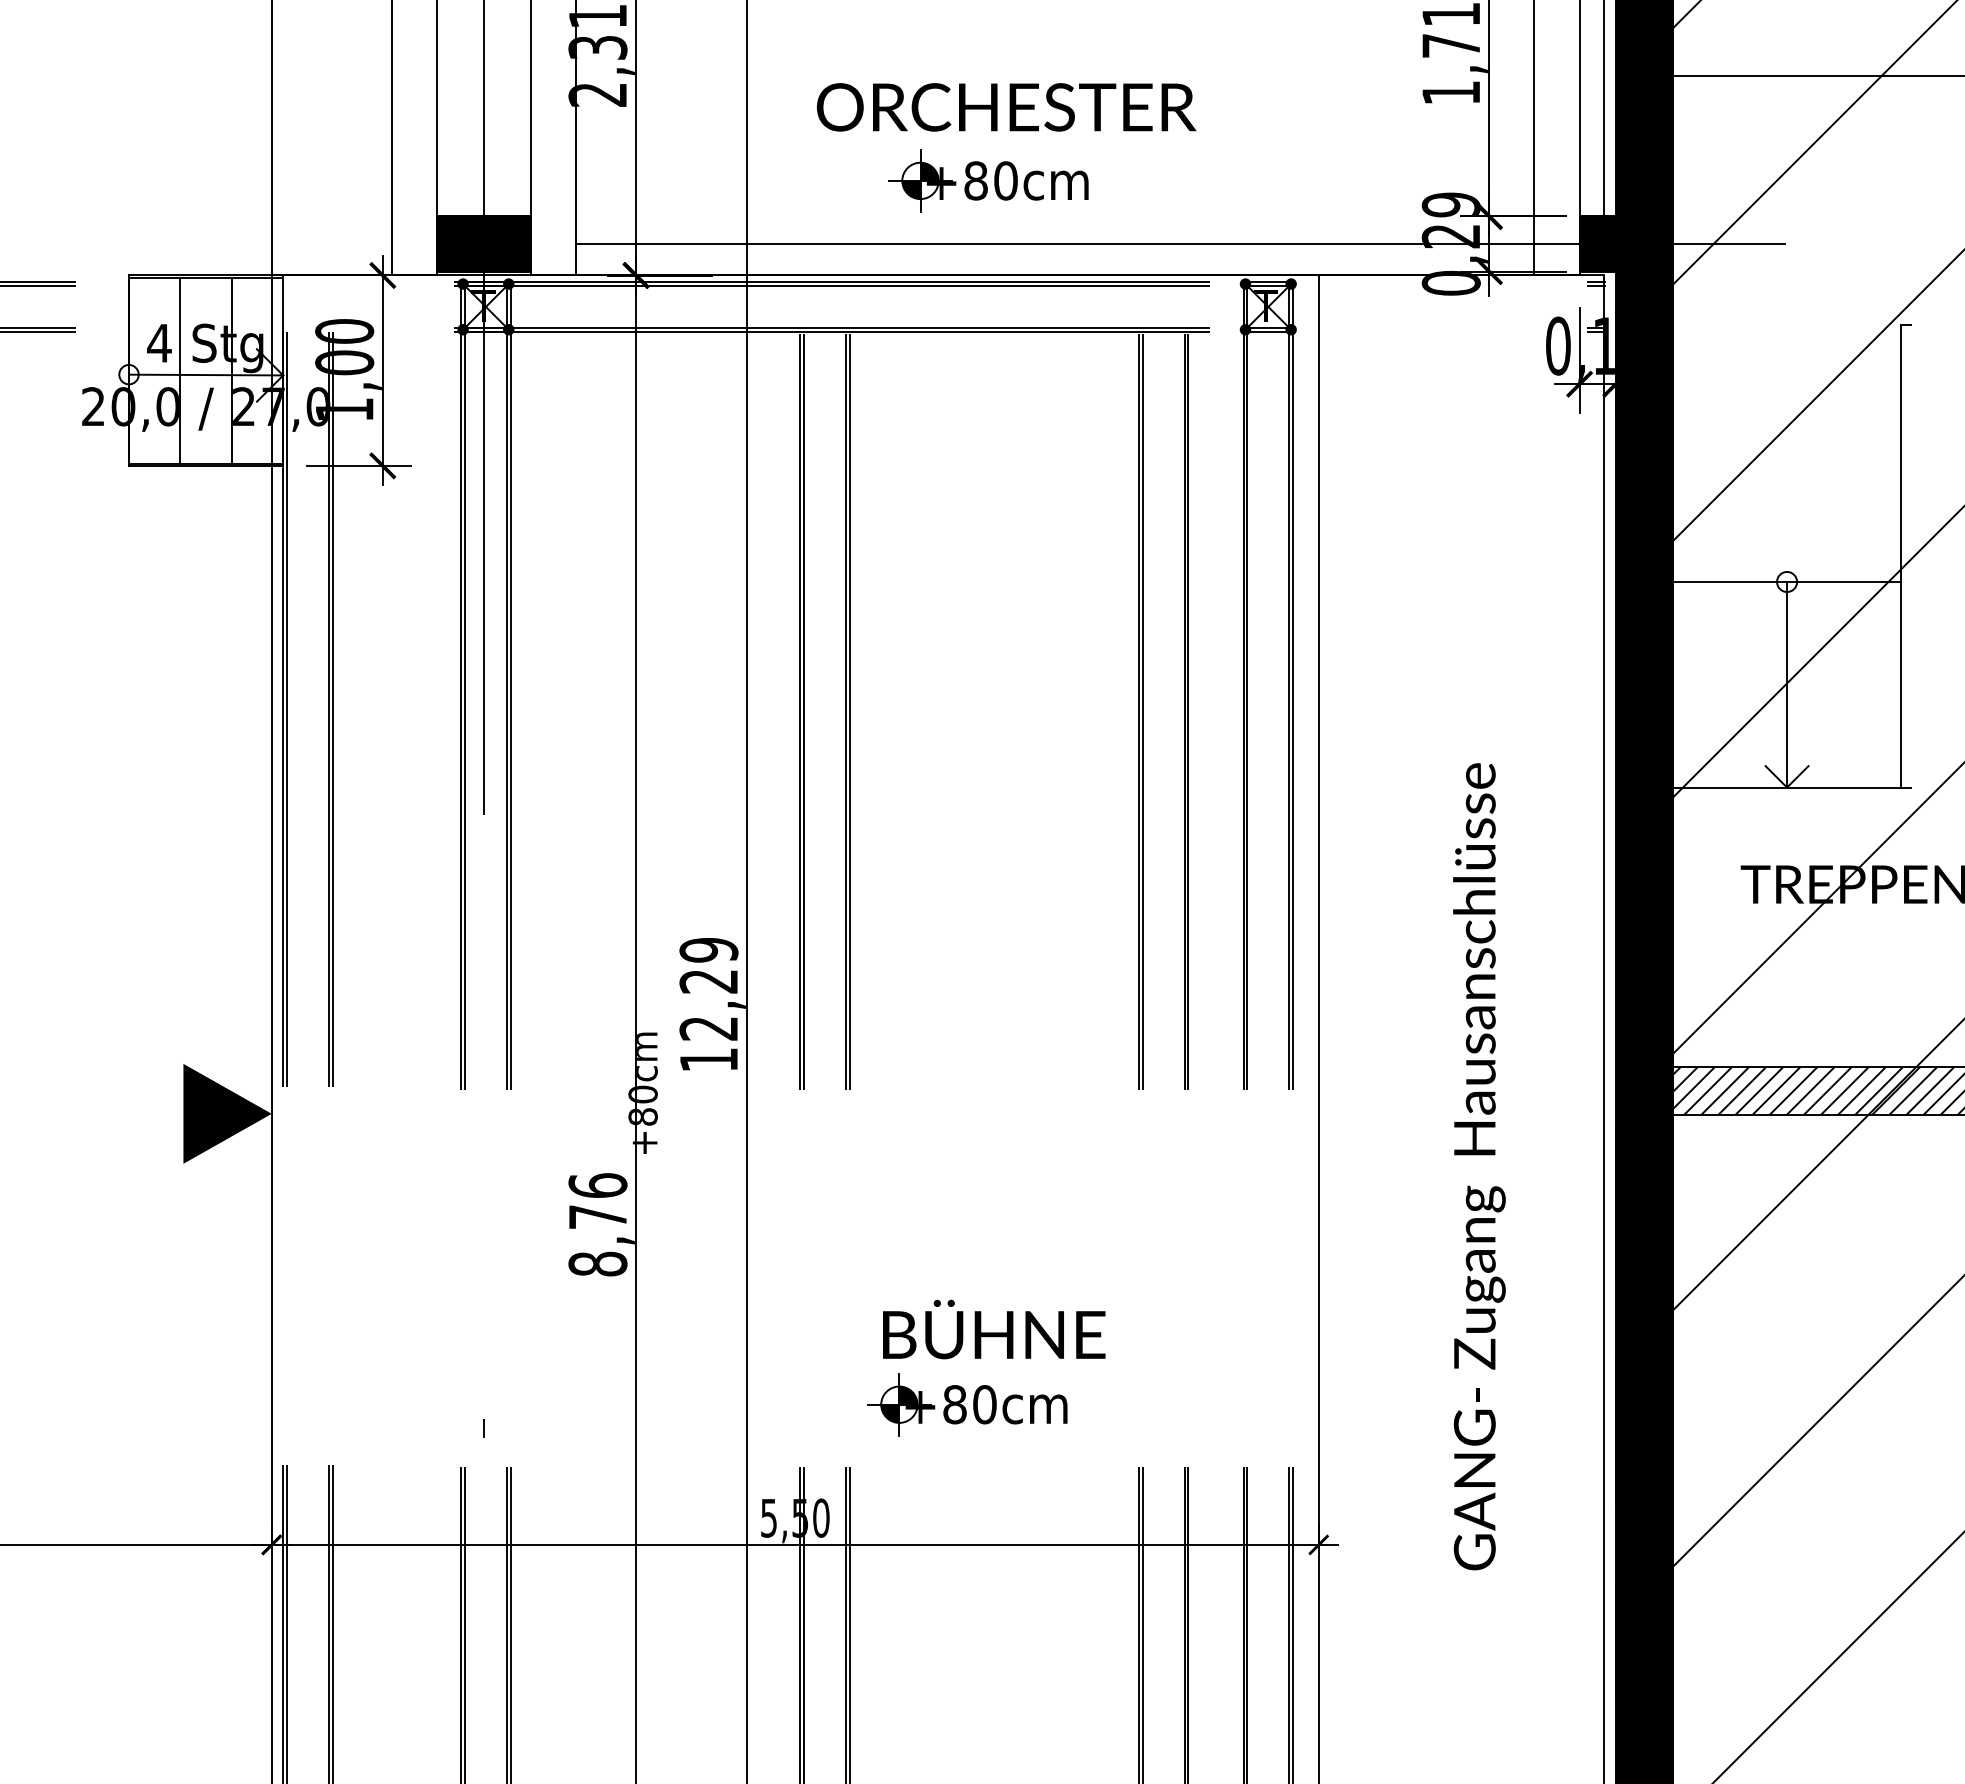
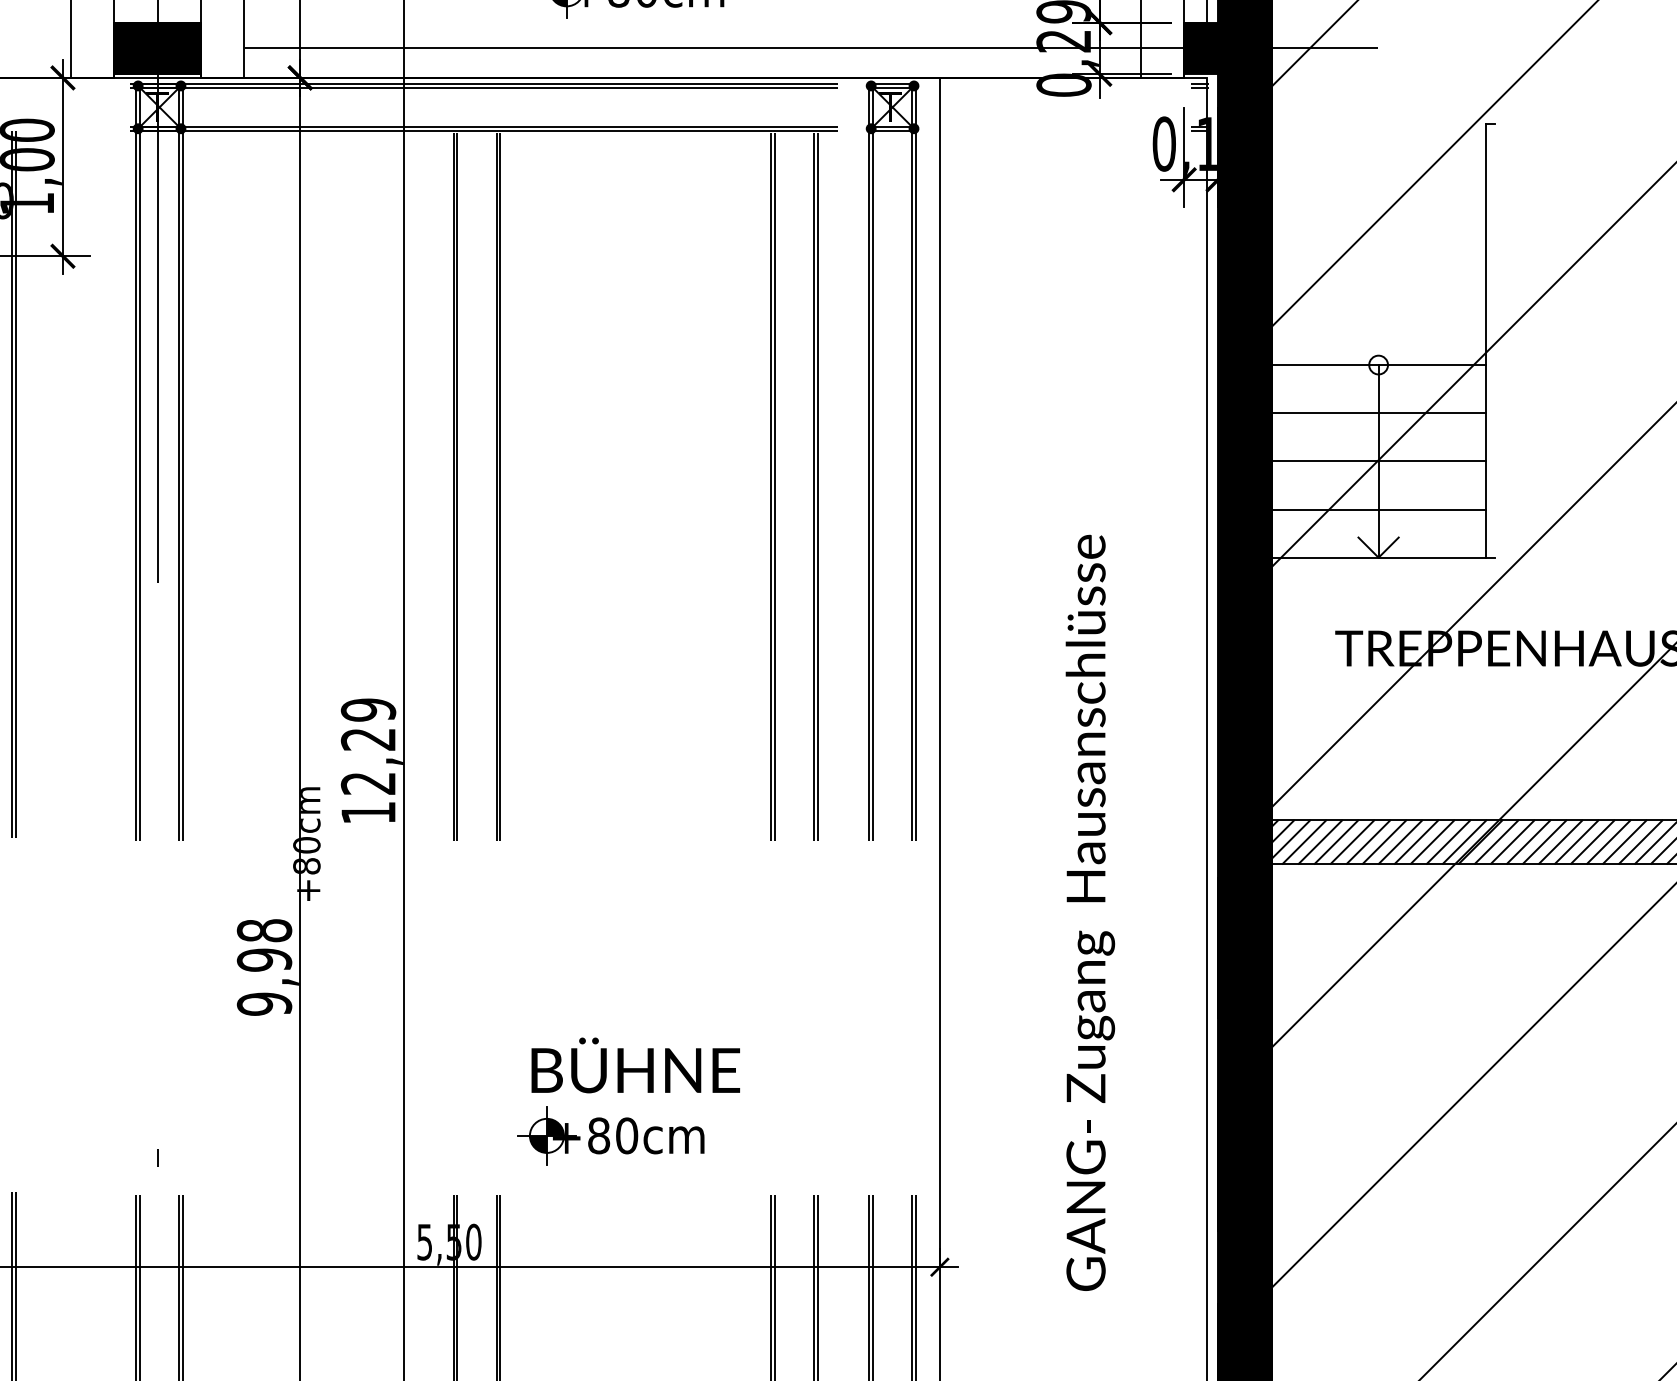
line: (1786, 633) -> (1378, 413), added
line: (1786, 684) -> (1378, 461), added
line: (1786, 736) -> (1378, 509), added
text: (597, 1224) -> (264, 967), 8,76 -> 9,98

